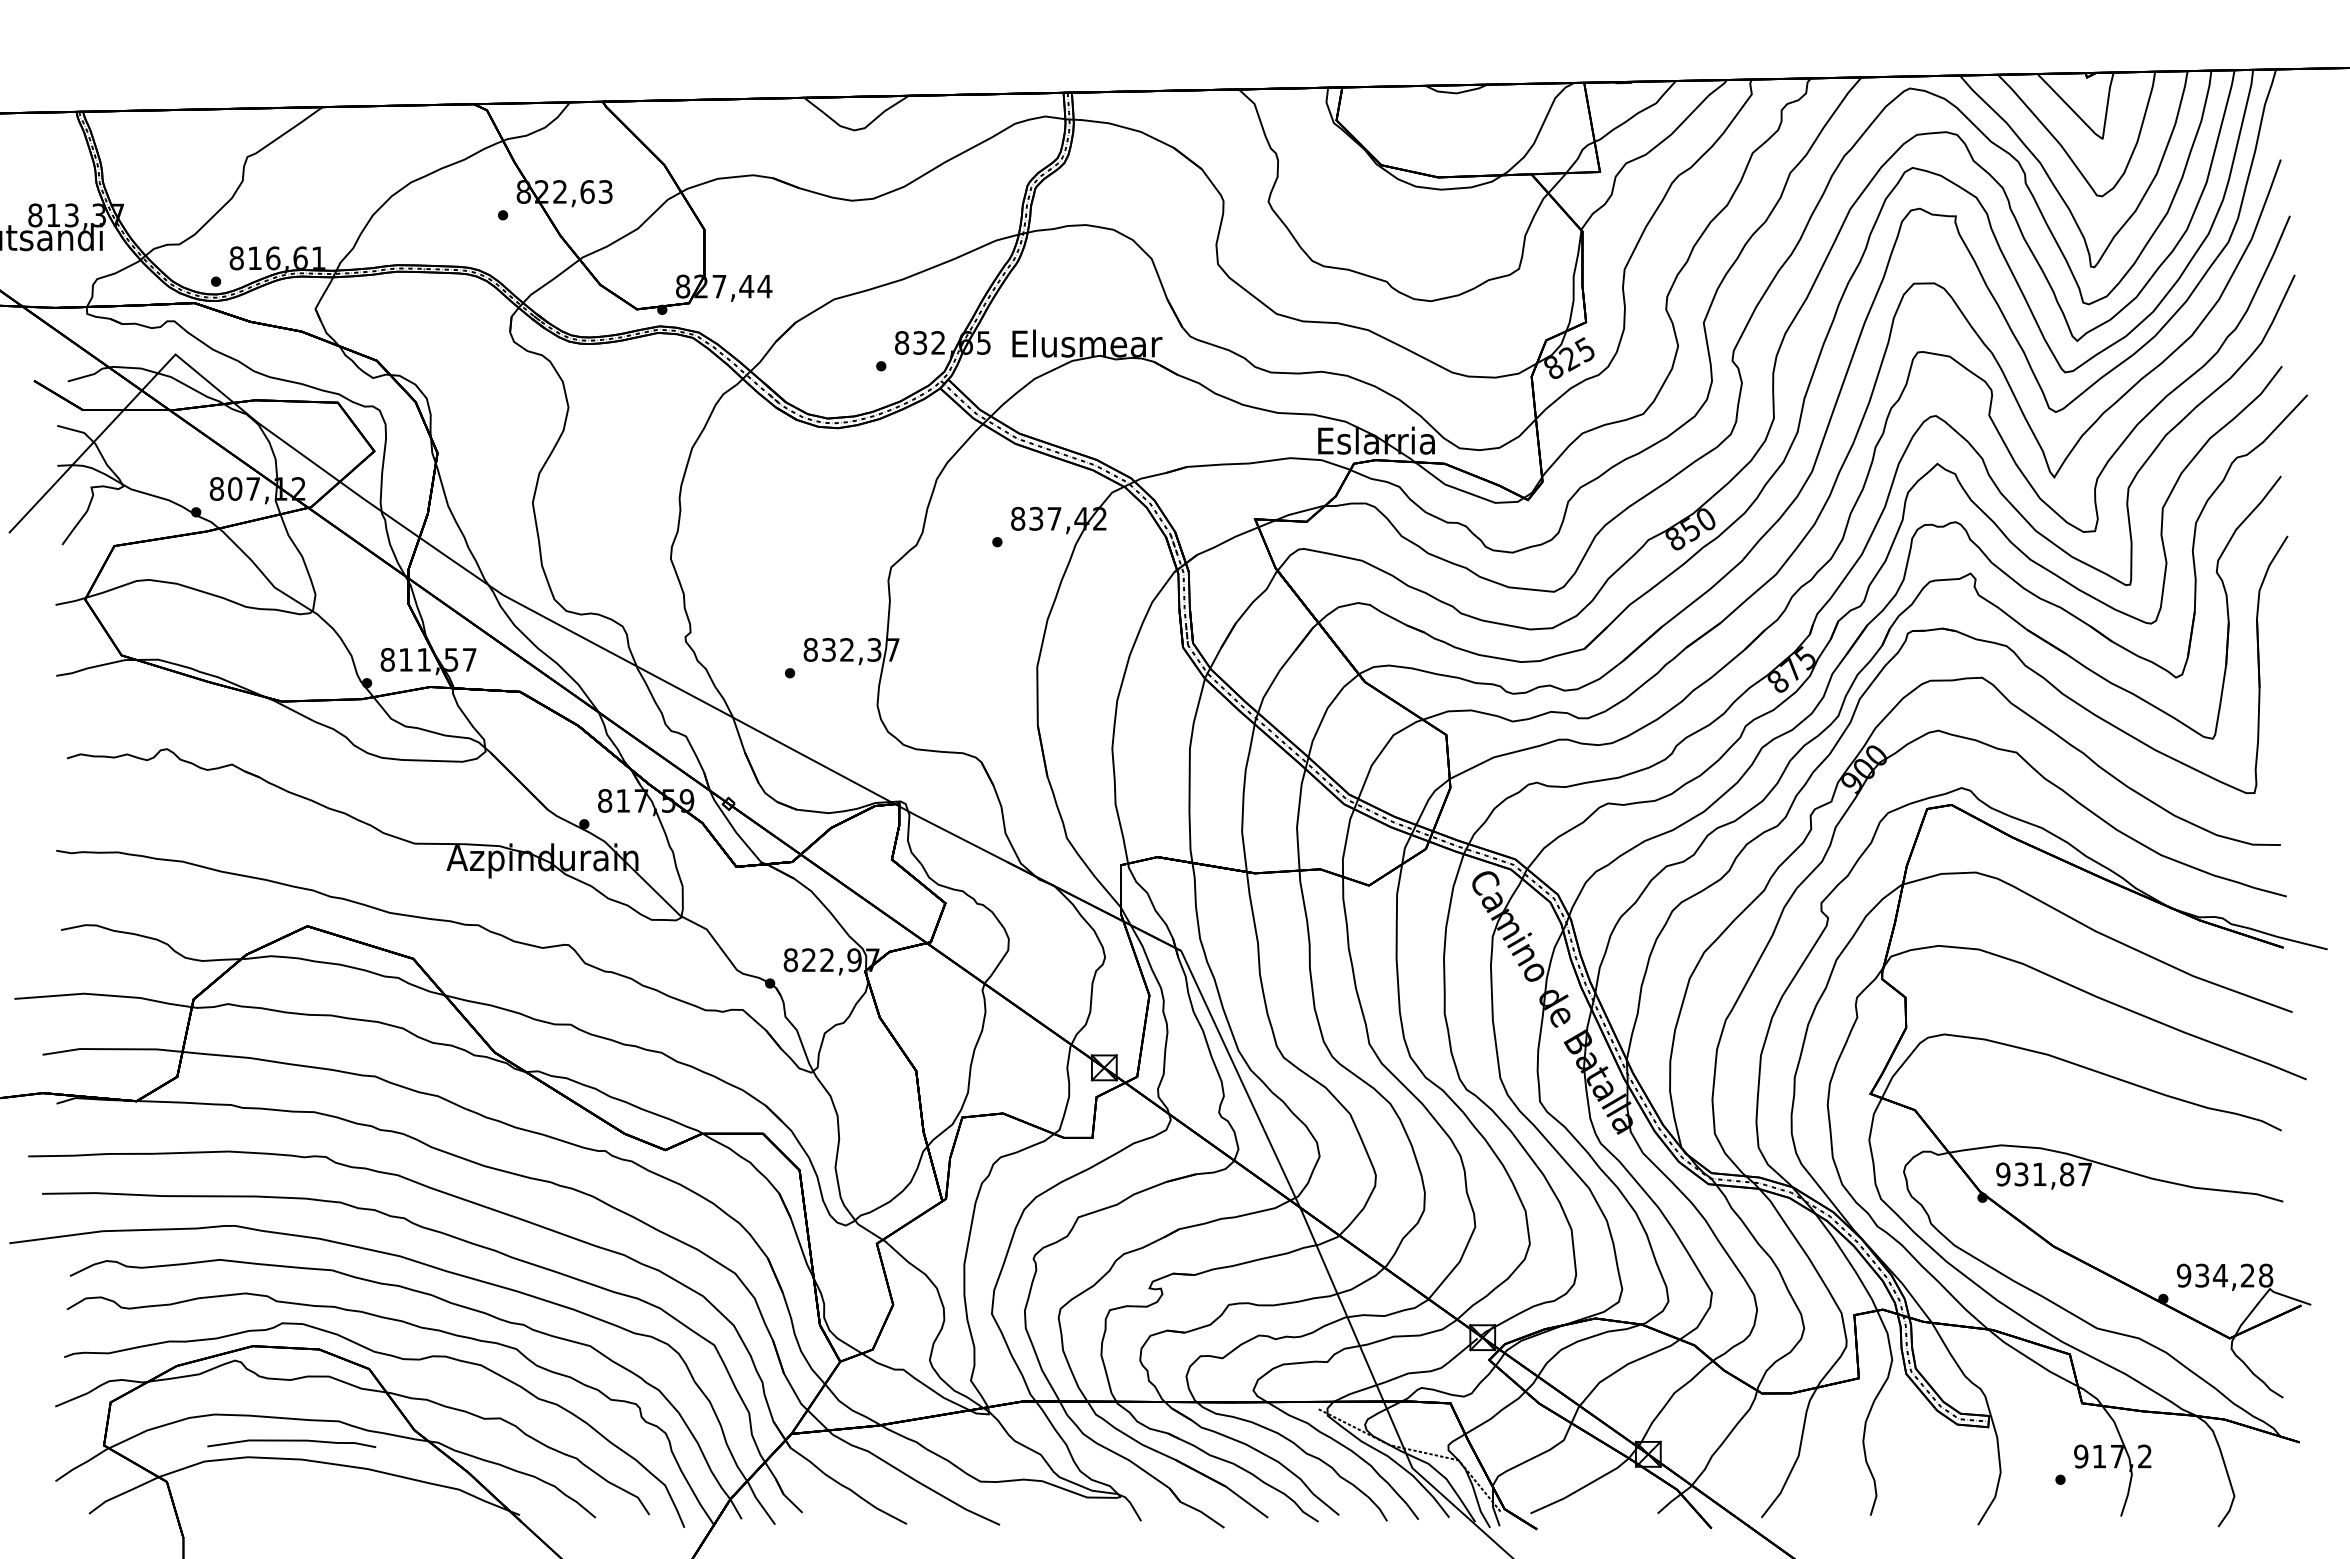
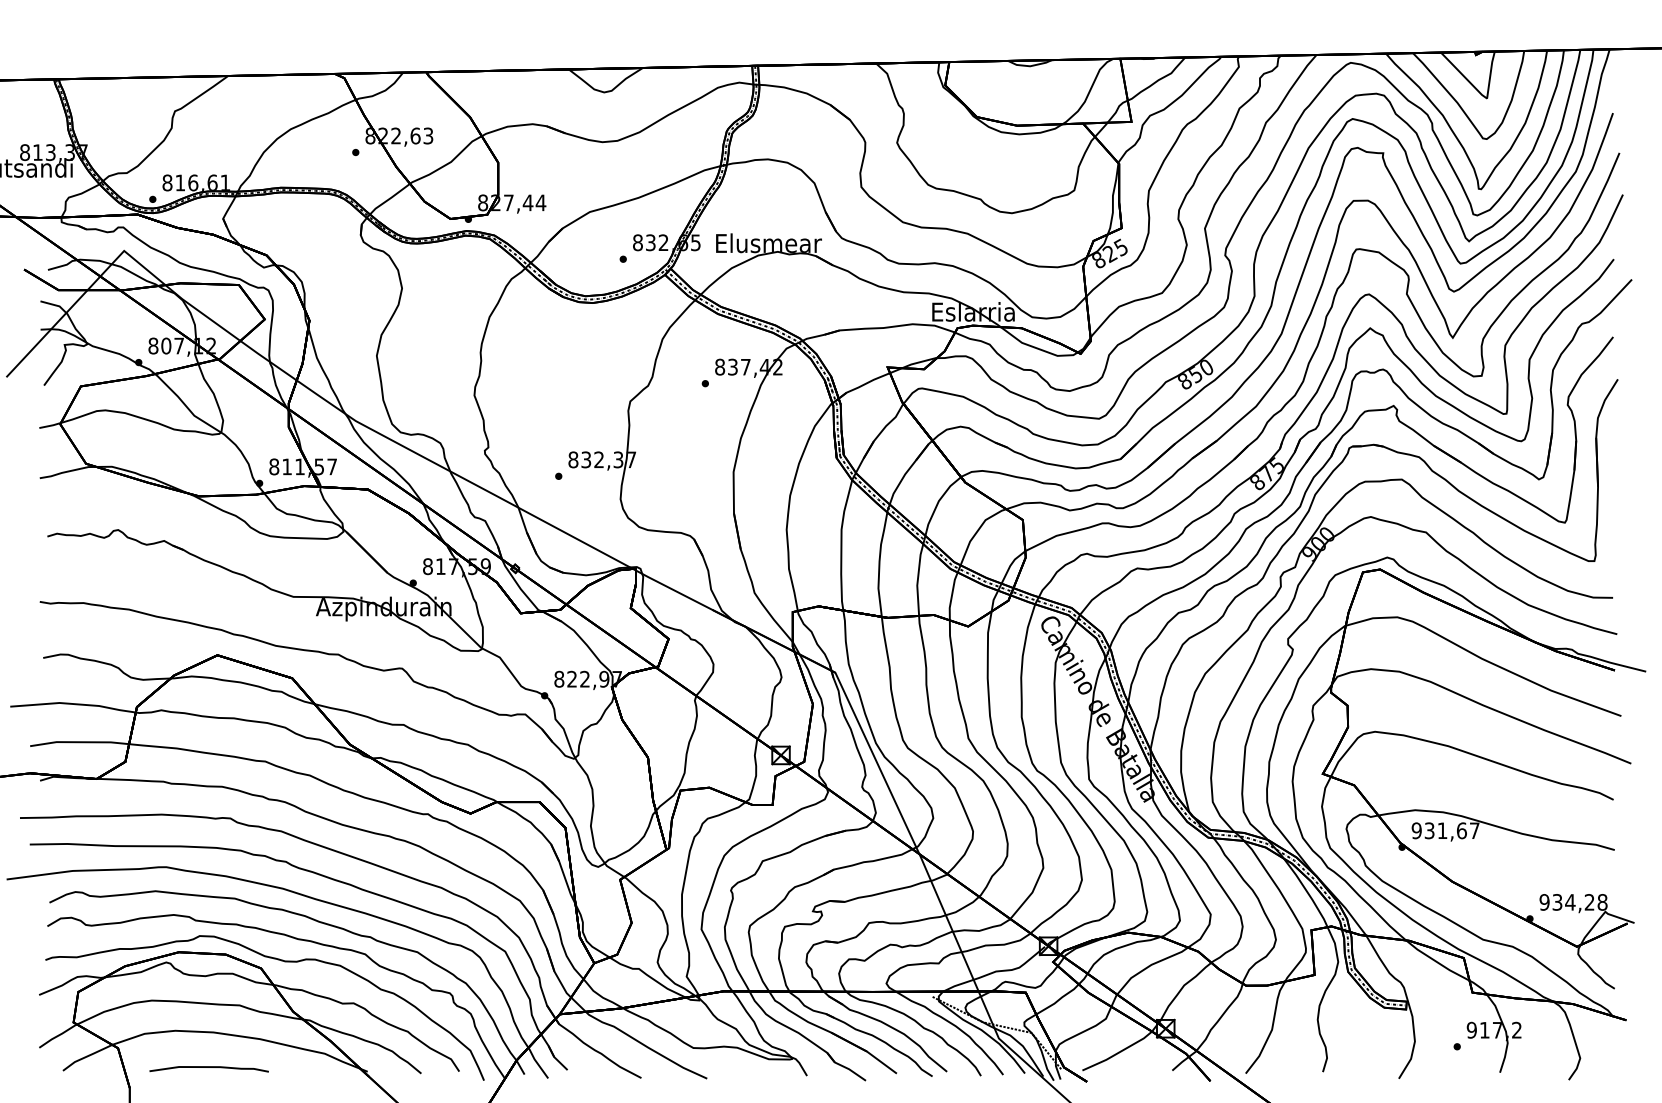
text: (2067, 1174) -> (1462, 830), 931,87 -> 931,67
curve: (291, 1441) -> (209, 1067), moved

